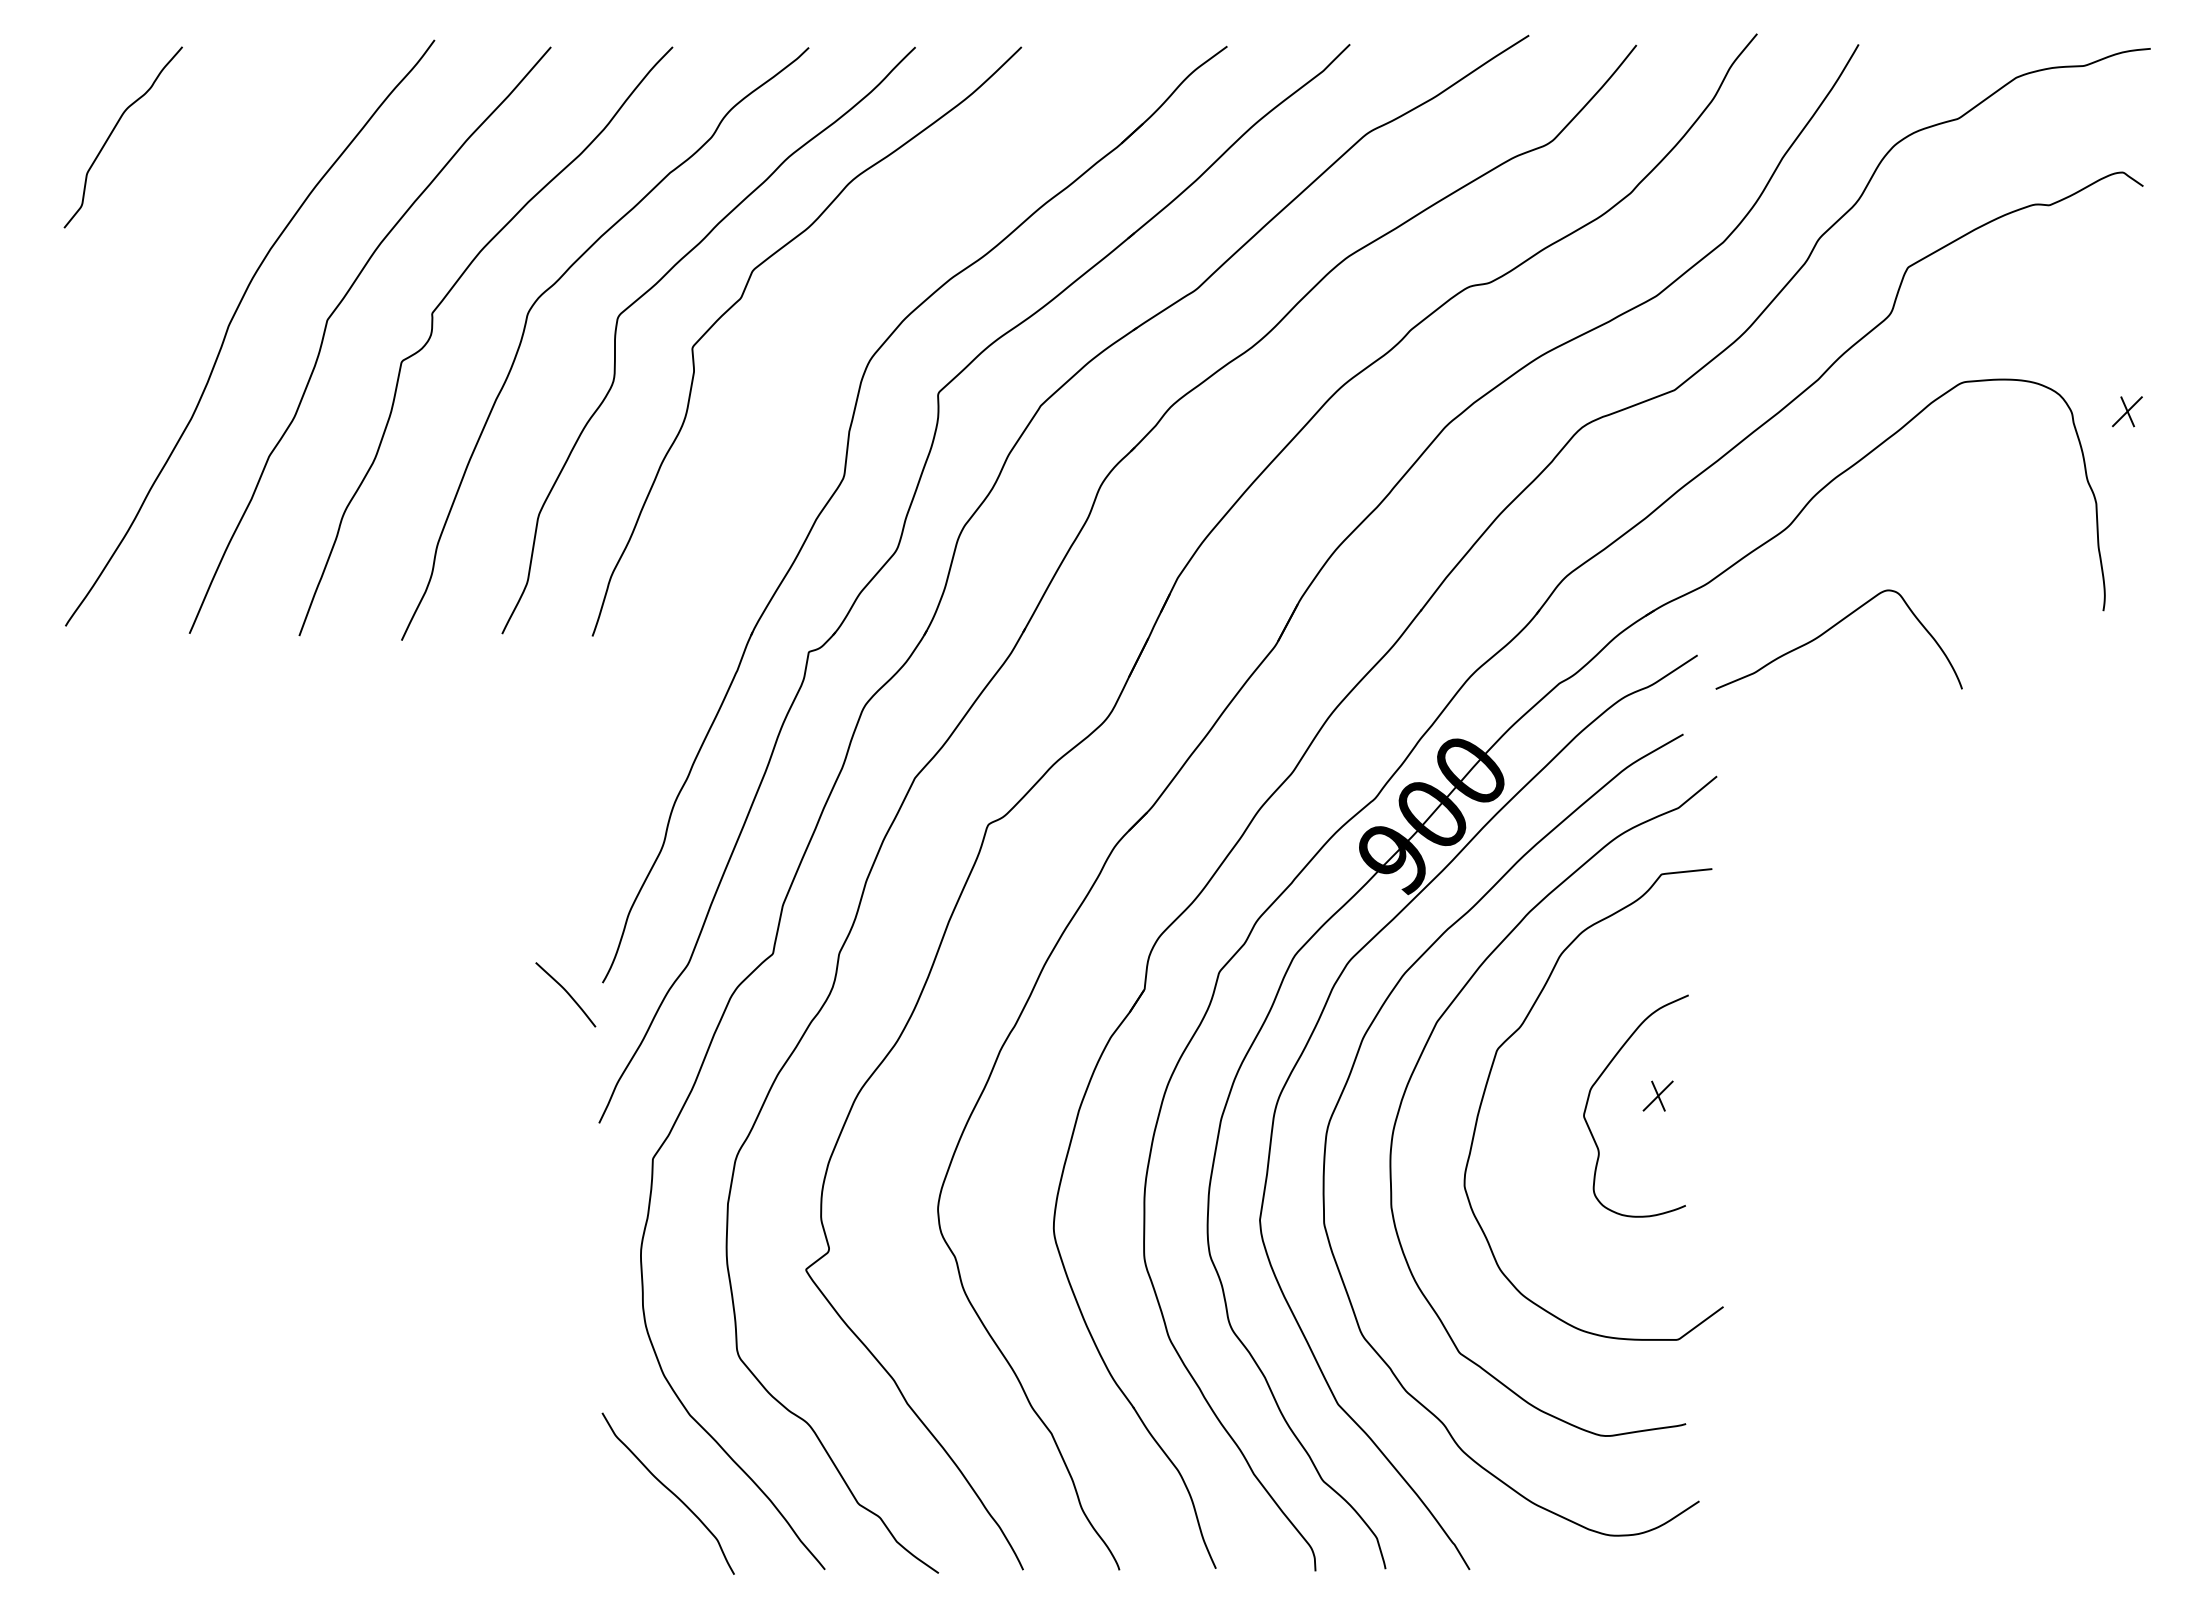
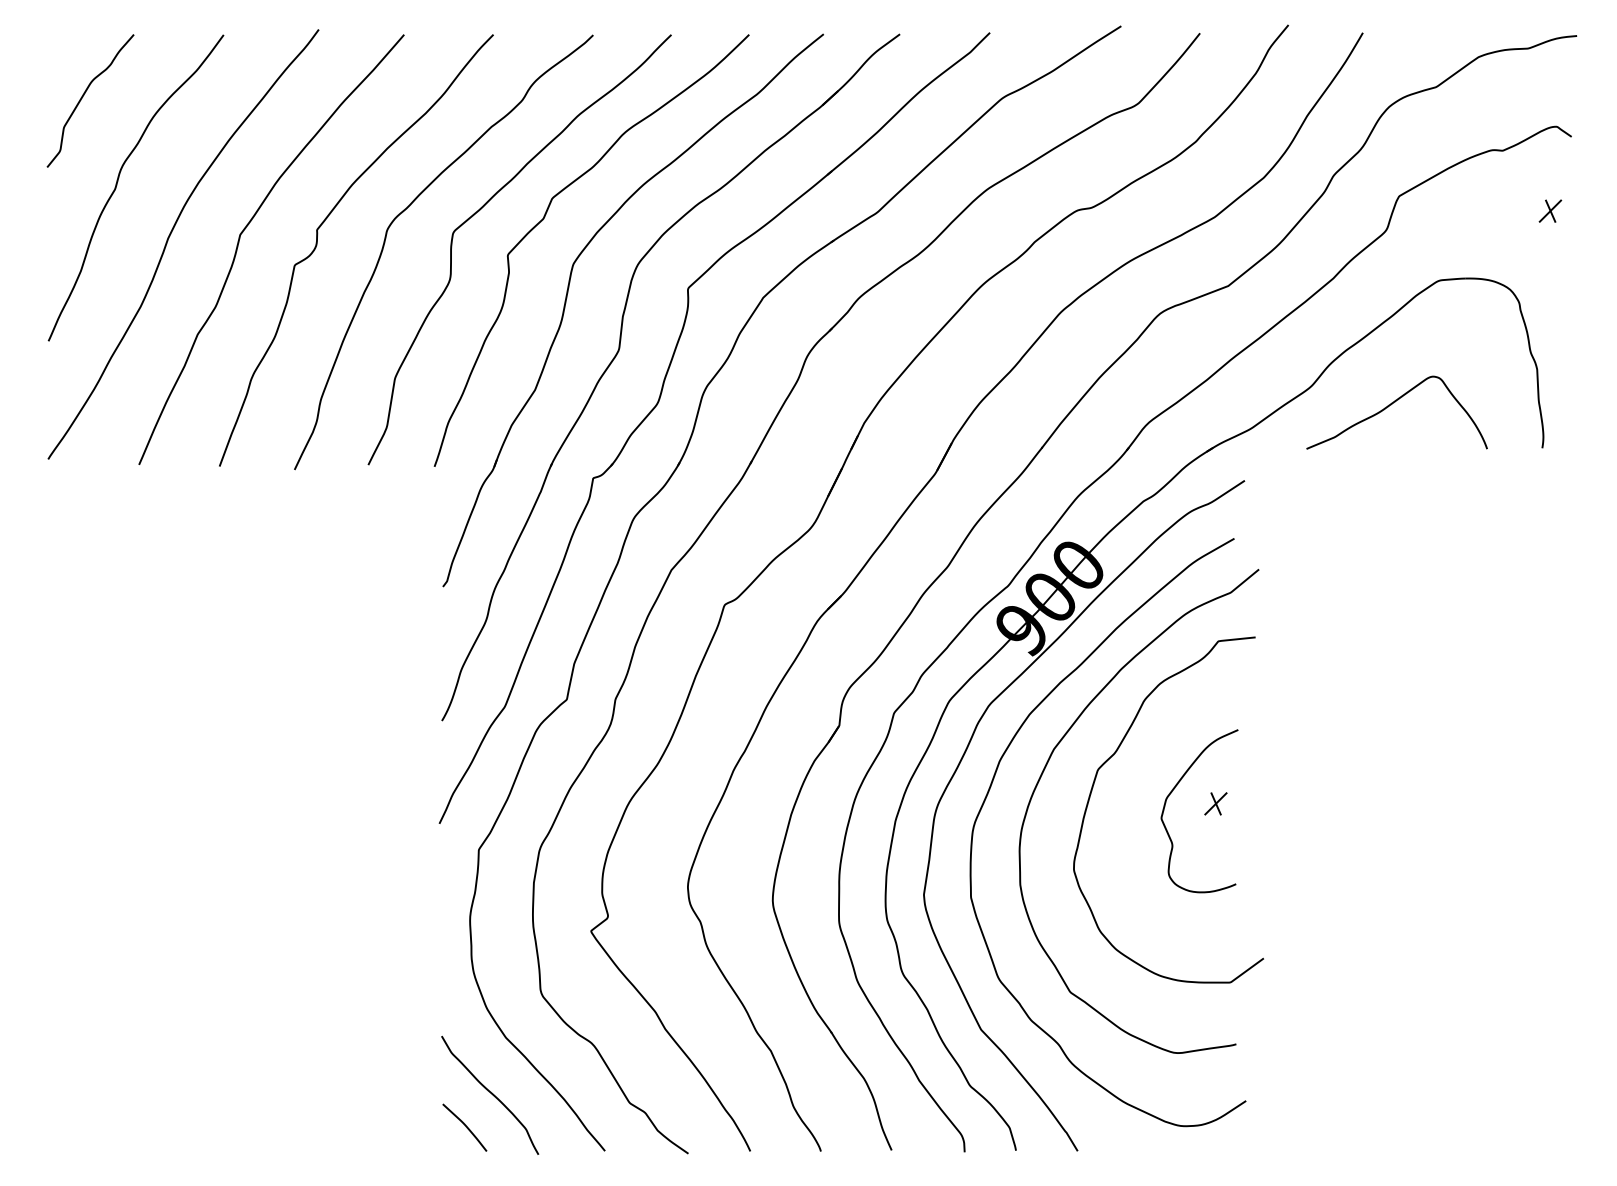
curve: (160, 249) -> (117, 183), added
part: (773, 405) -> (567, 297), added
part: (2127, 411) -> (1550, 211), moved
curve: (1832, 628) -> (1392, 404), moved
curve: (567, 994) -> (466, 1127), moved

